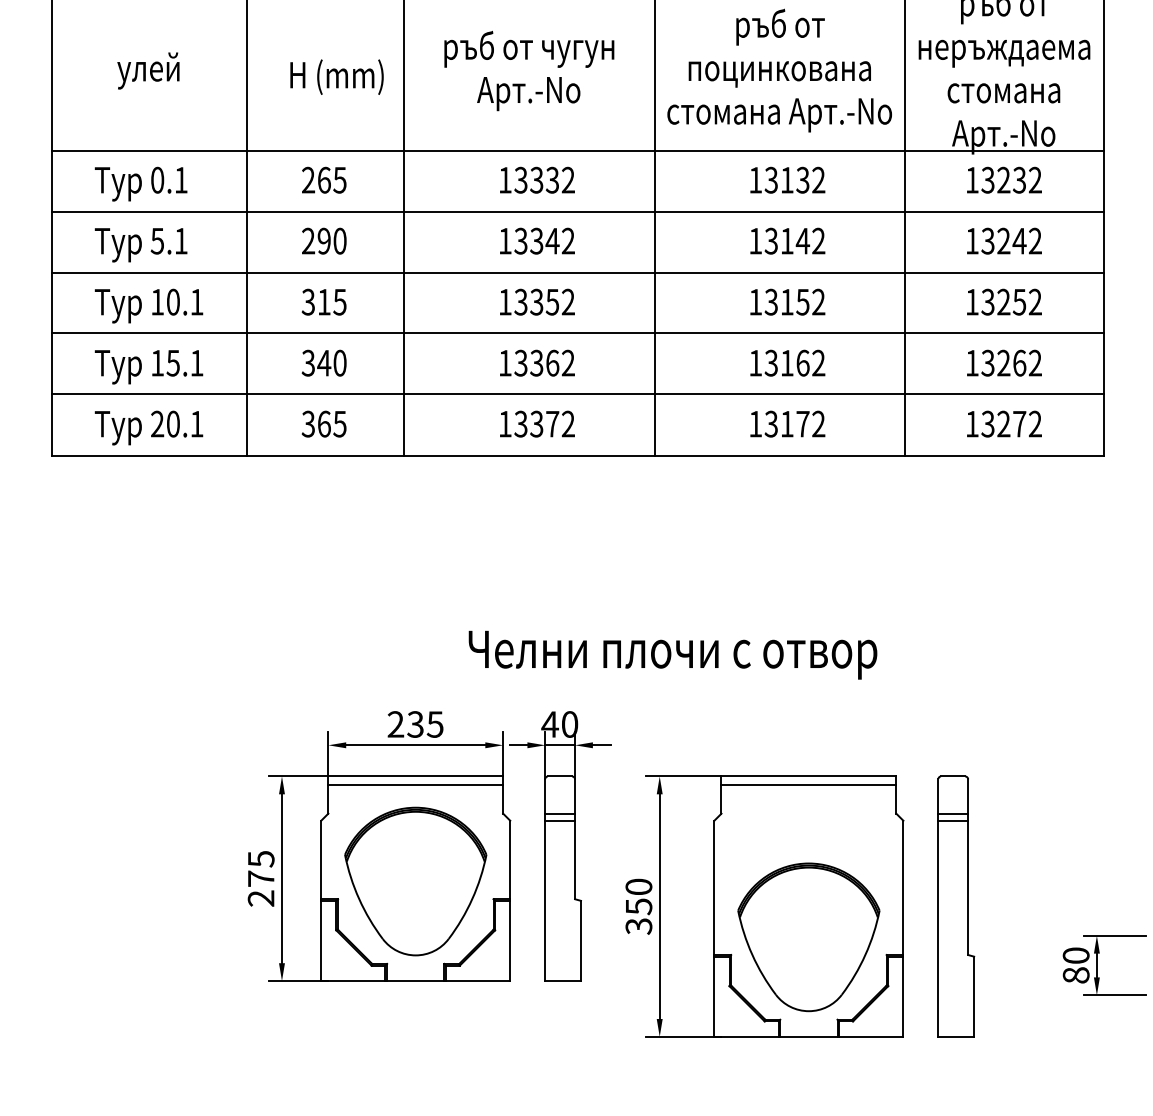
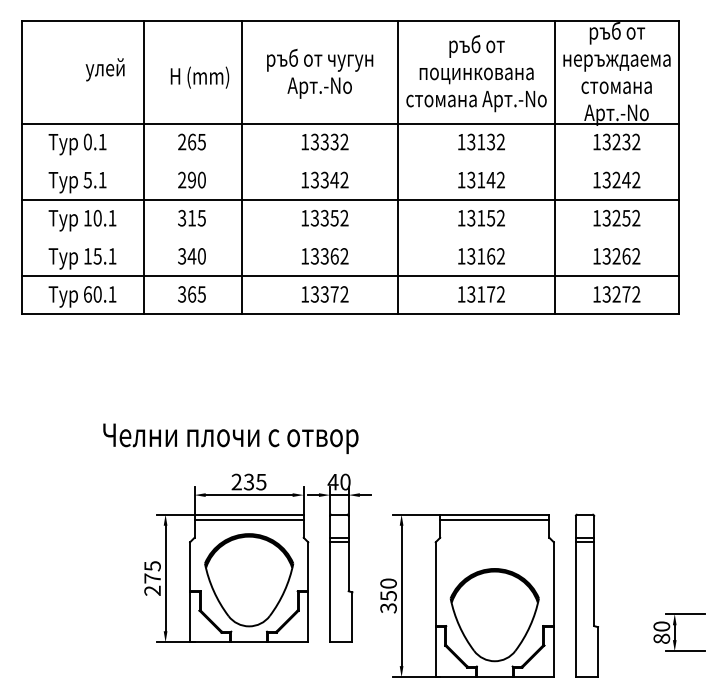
text: (147, 70) -> (104, 69), moved
line: (576, 211) -> (349, 161), removed
line: (576, 333) -> (349, 237), removed
text: (157, 424) -> (87, 294), 20.1 -> 60.1
text: (672, 654) -> (230, 438), moved

